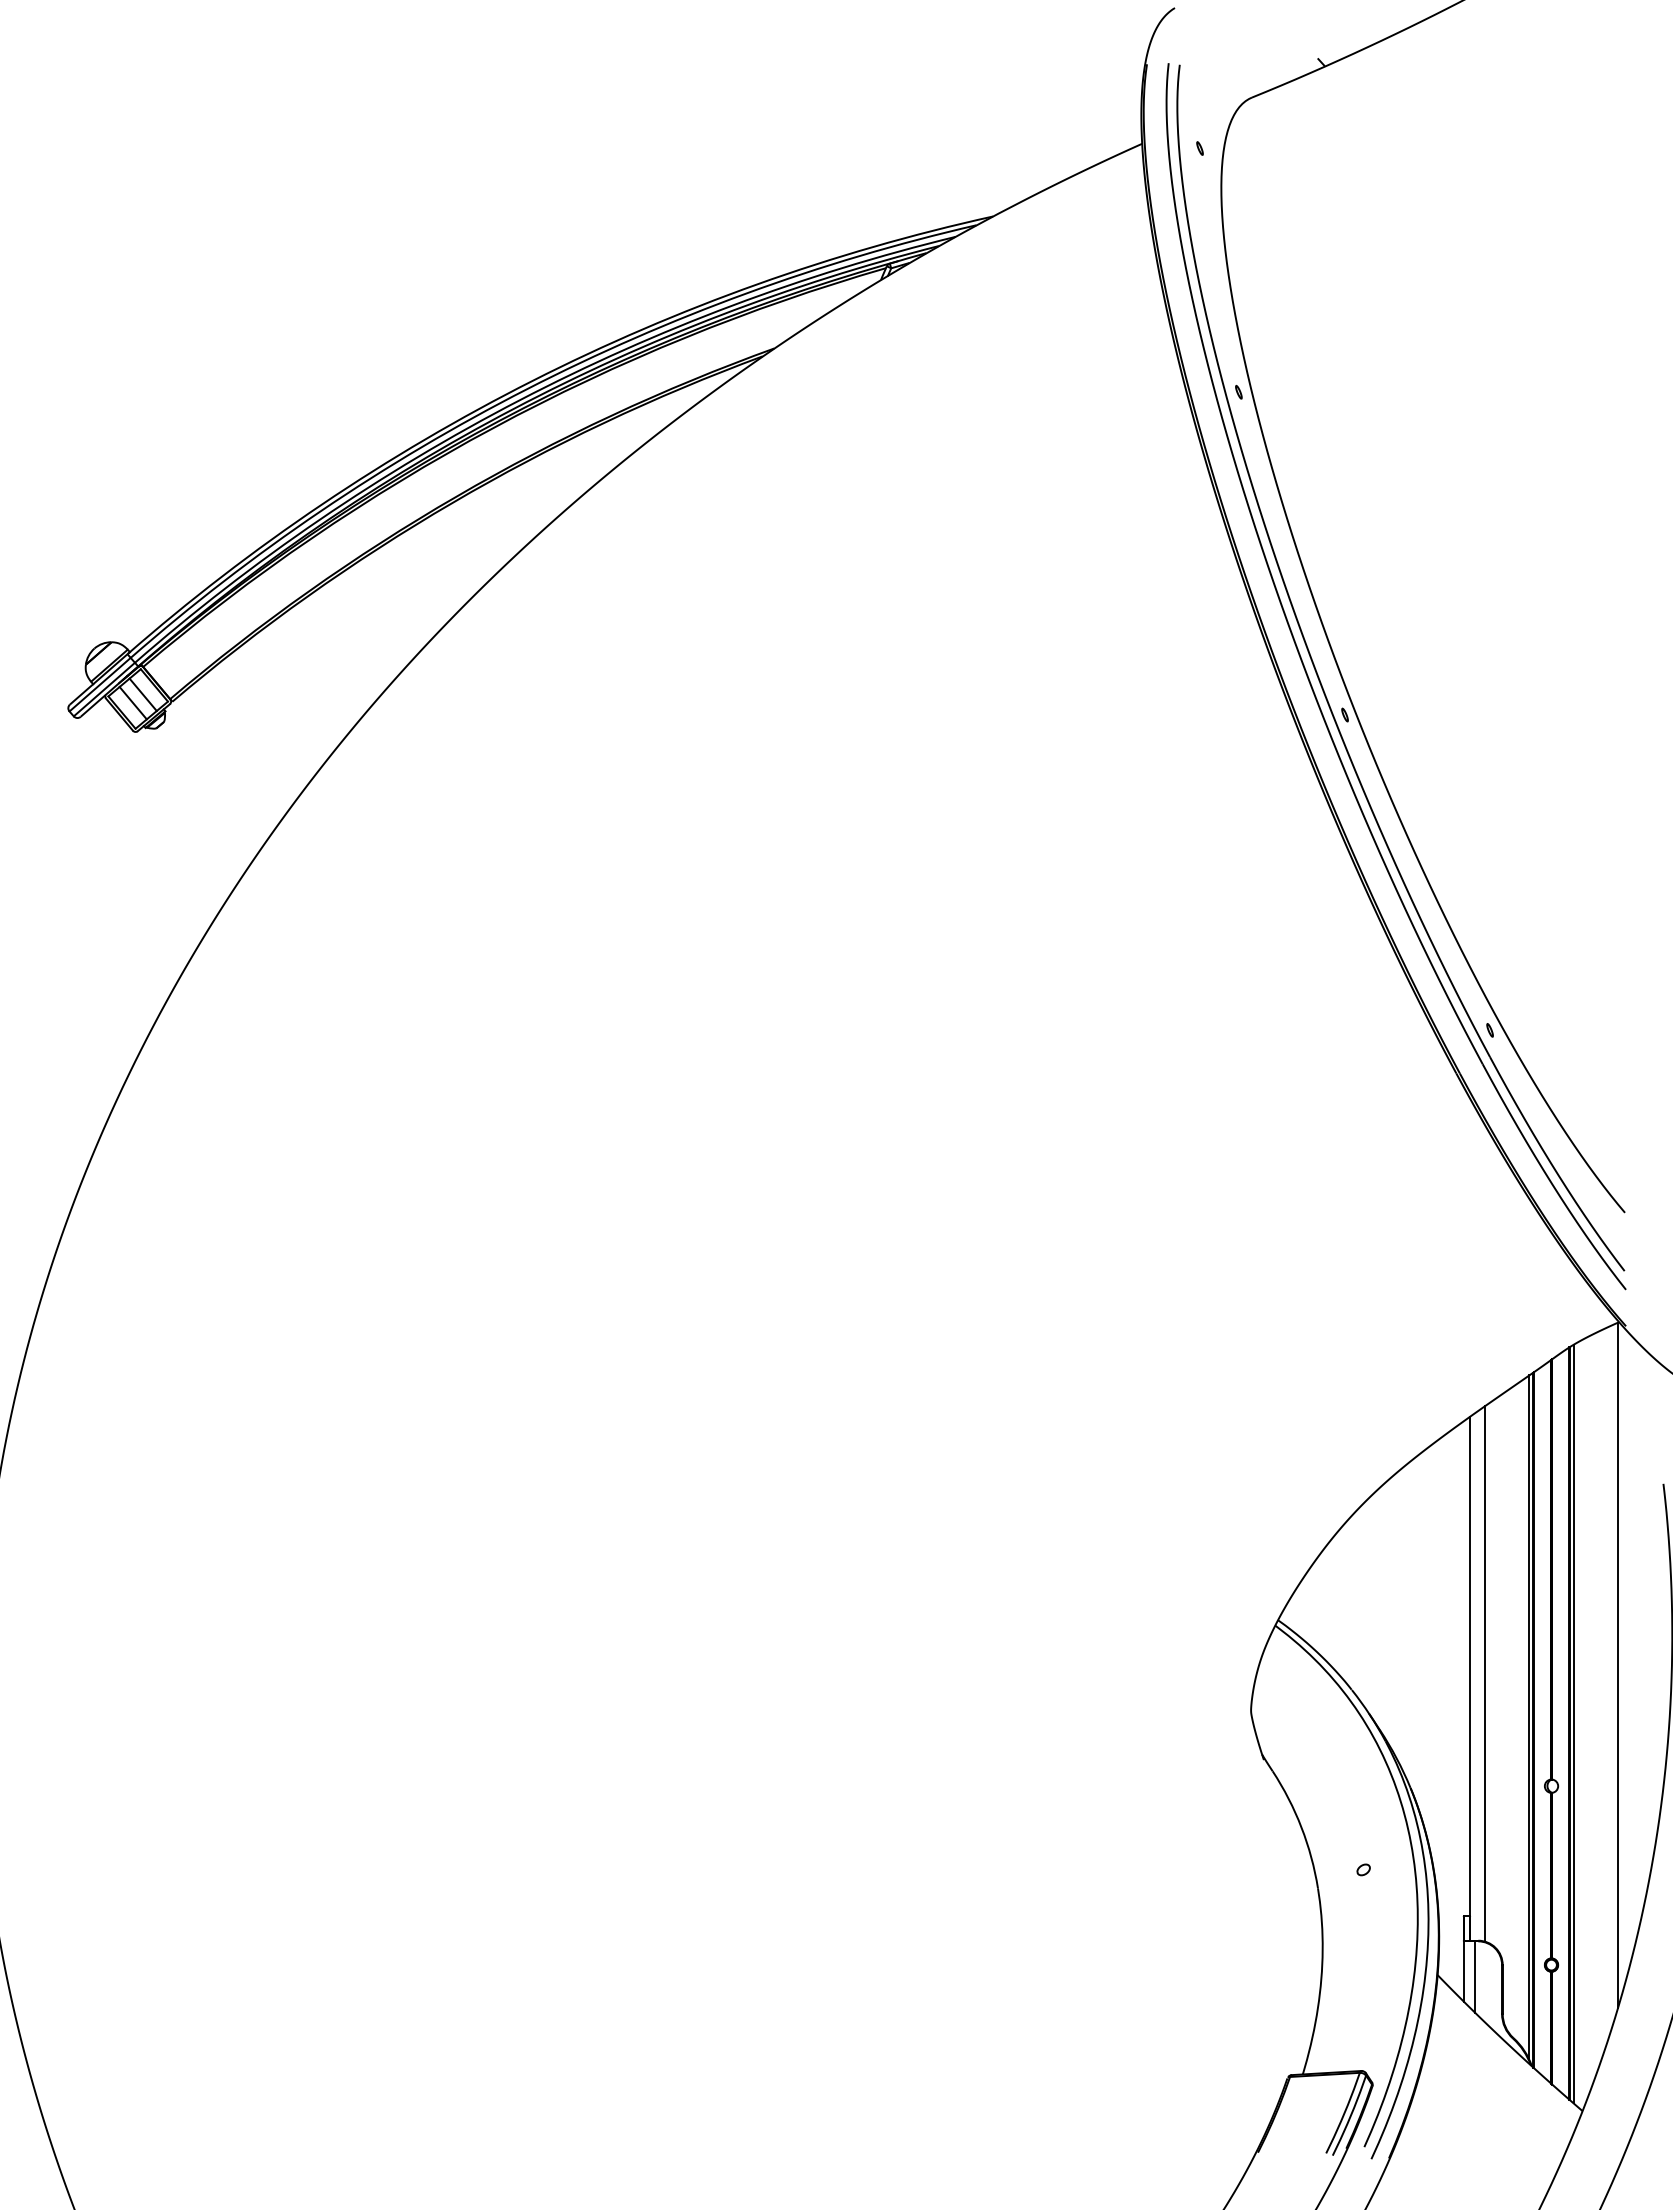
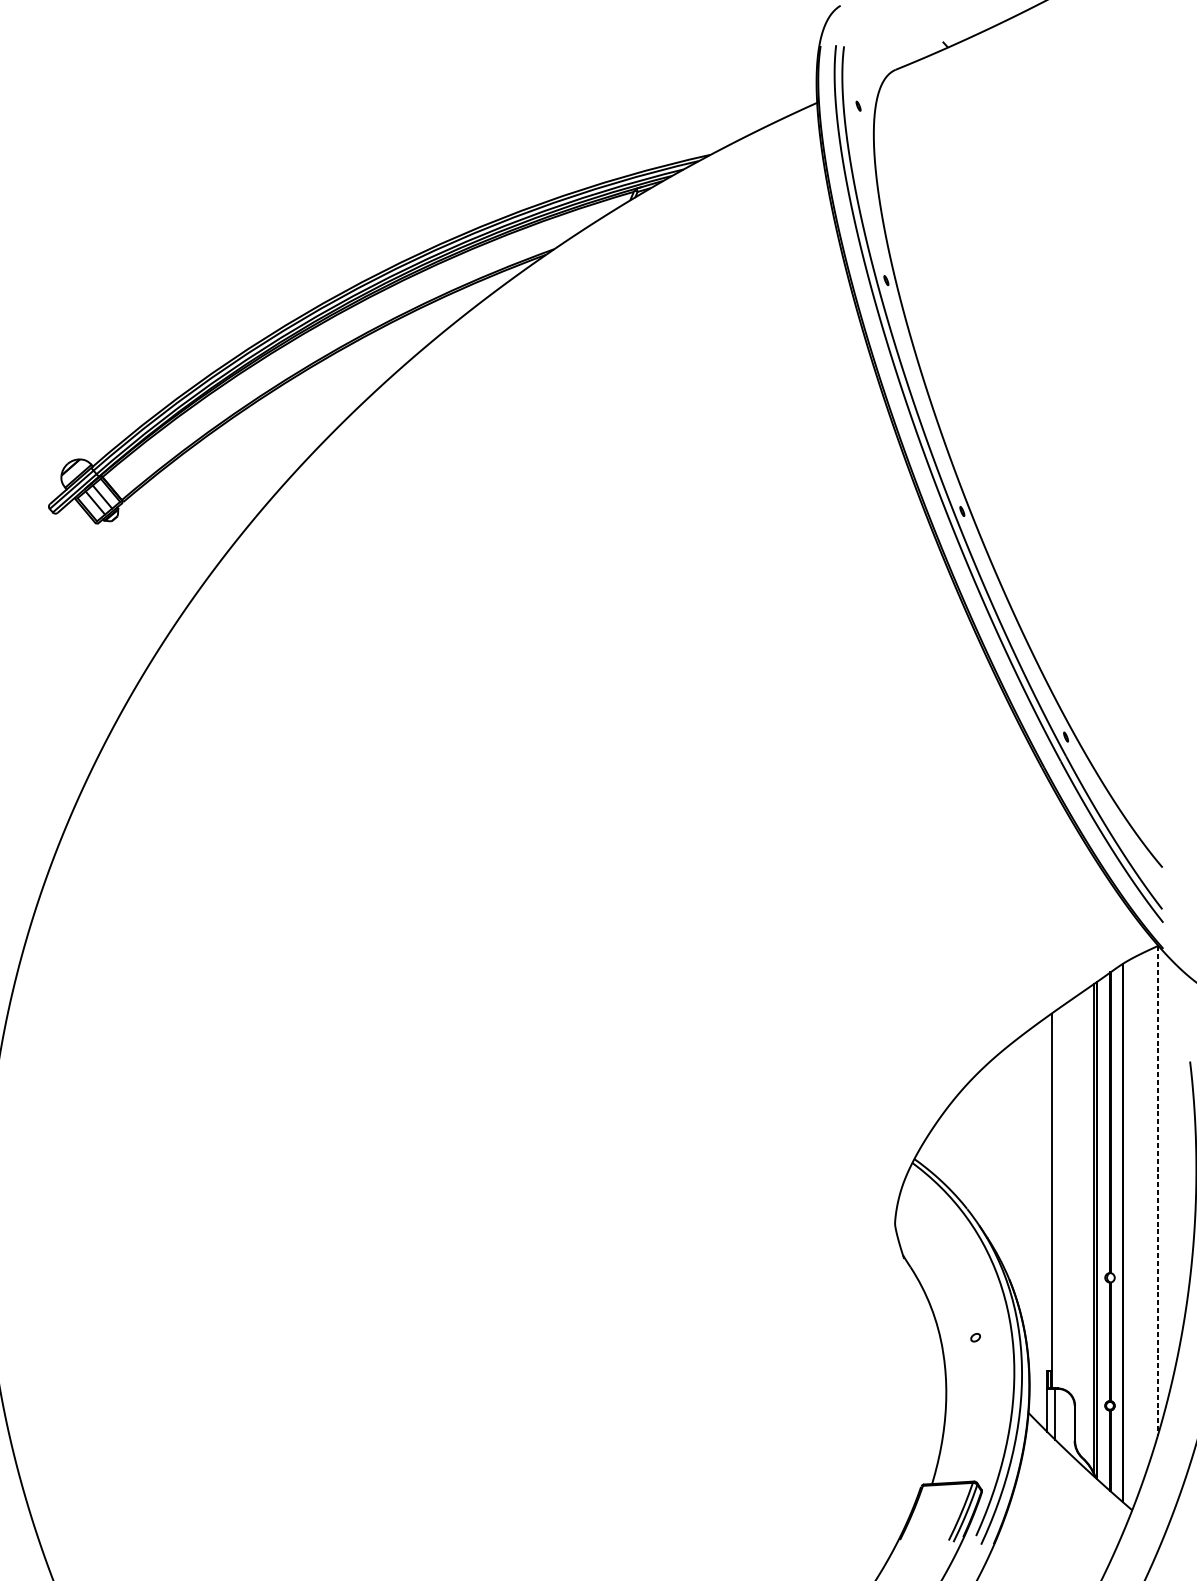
line: (1618, 1665) -> (1157, 1191), solid -> dashed
line: (1484, 1673) -> (1062, 1197), removed
line: (1573, 1723) -> (1125, 1232), removed

